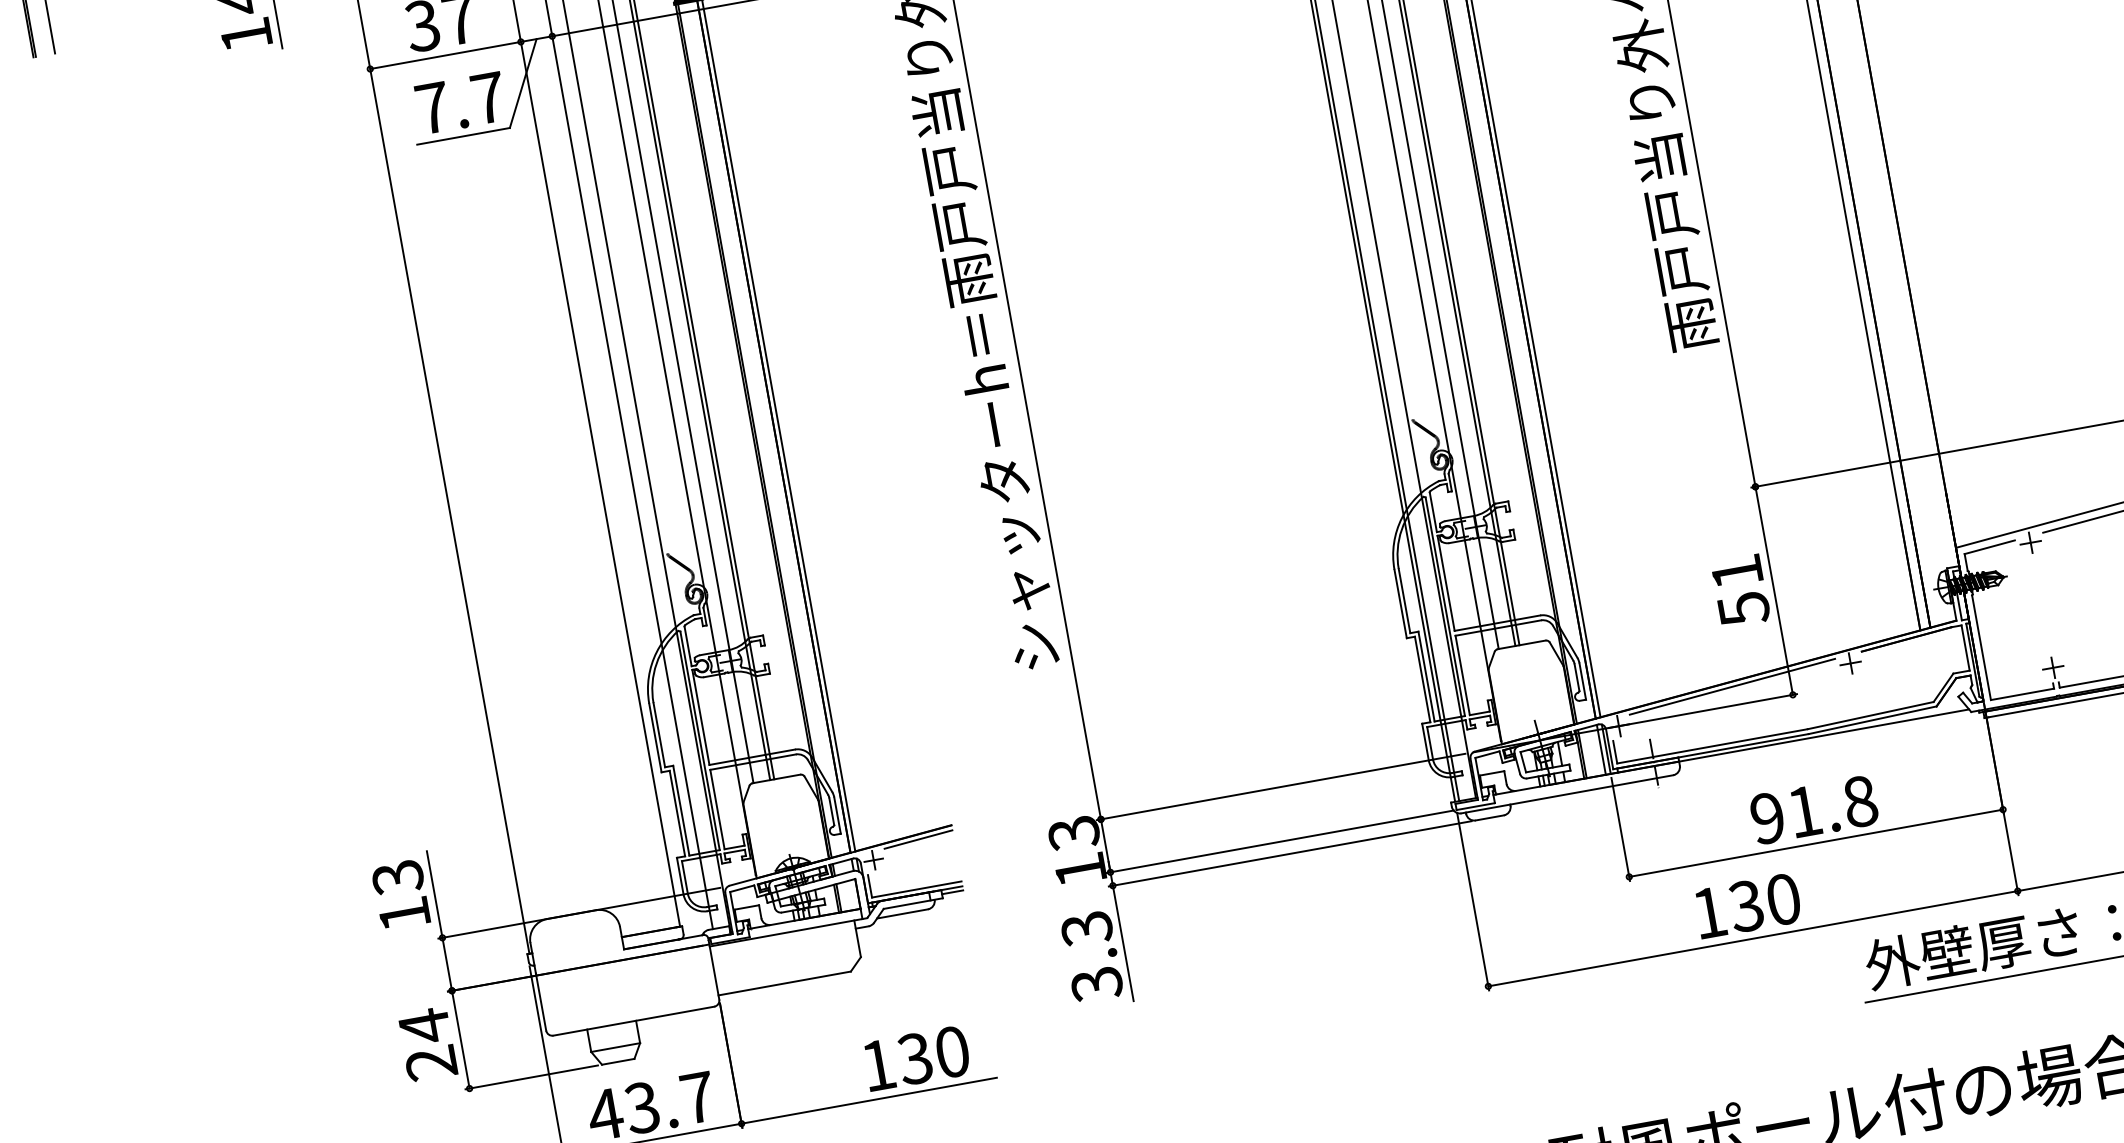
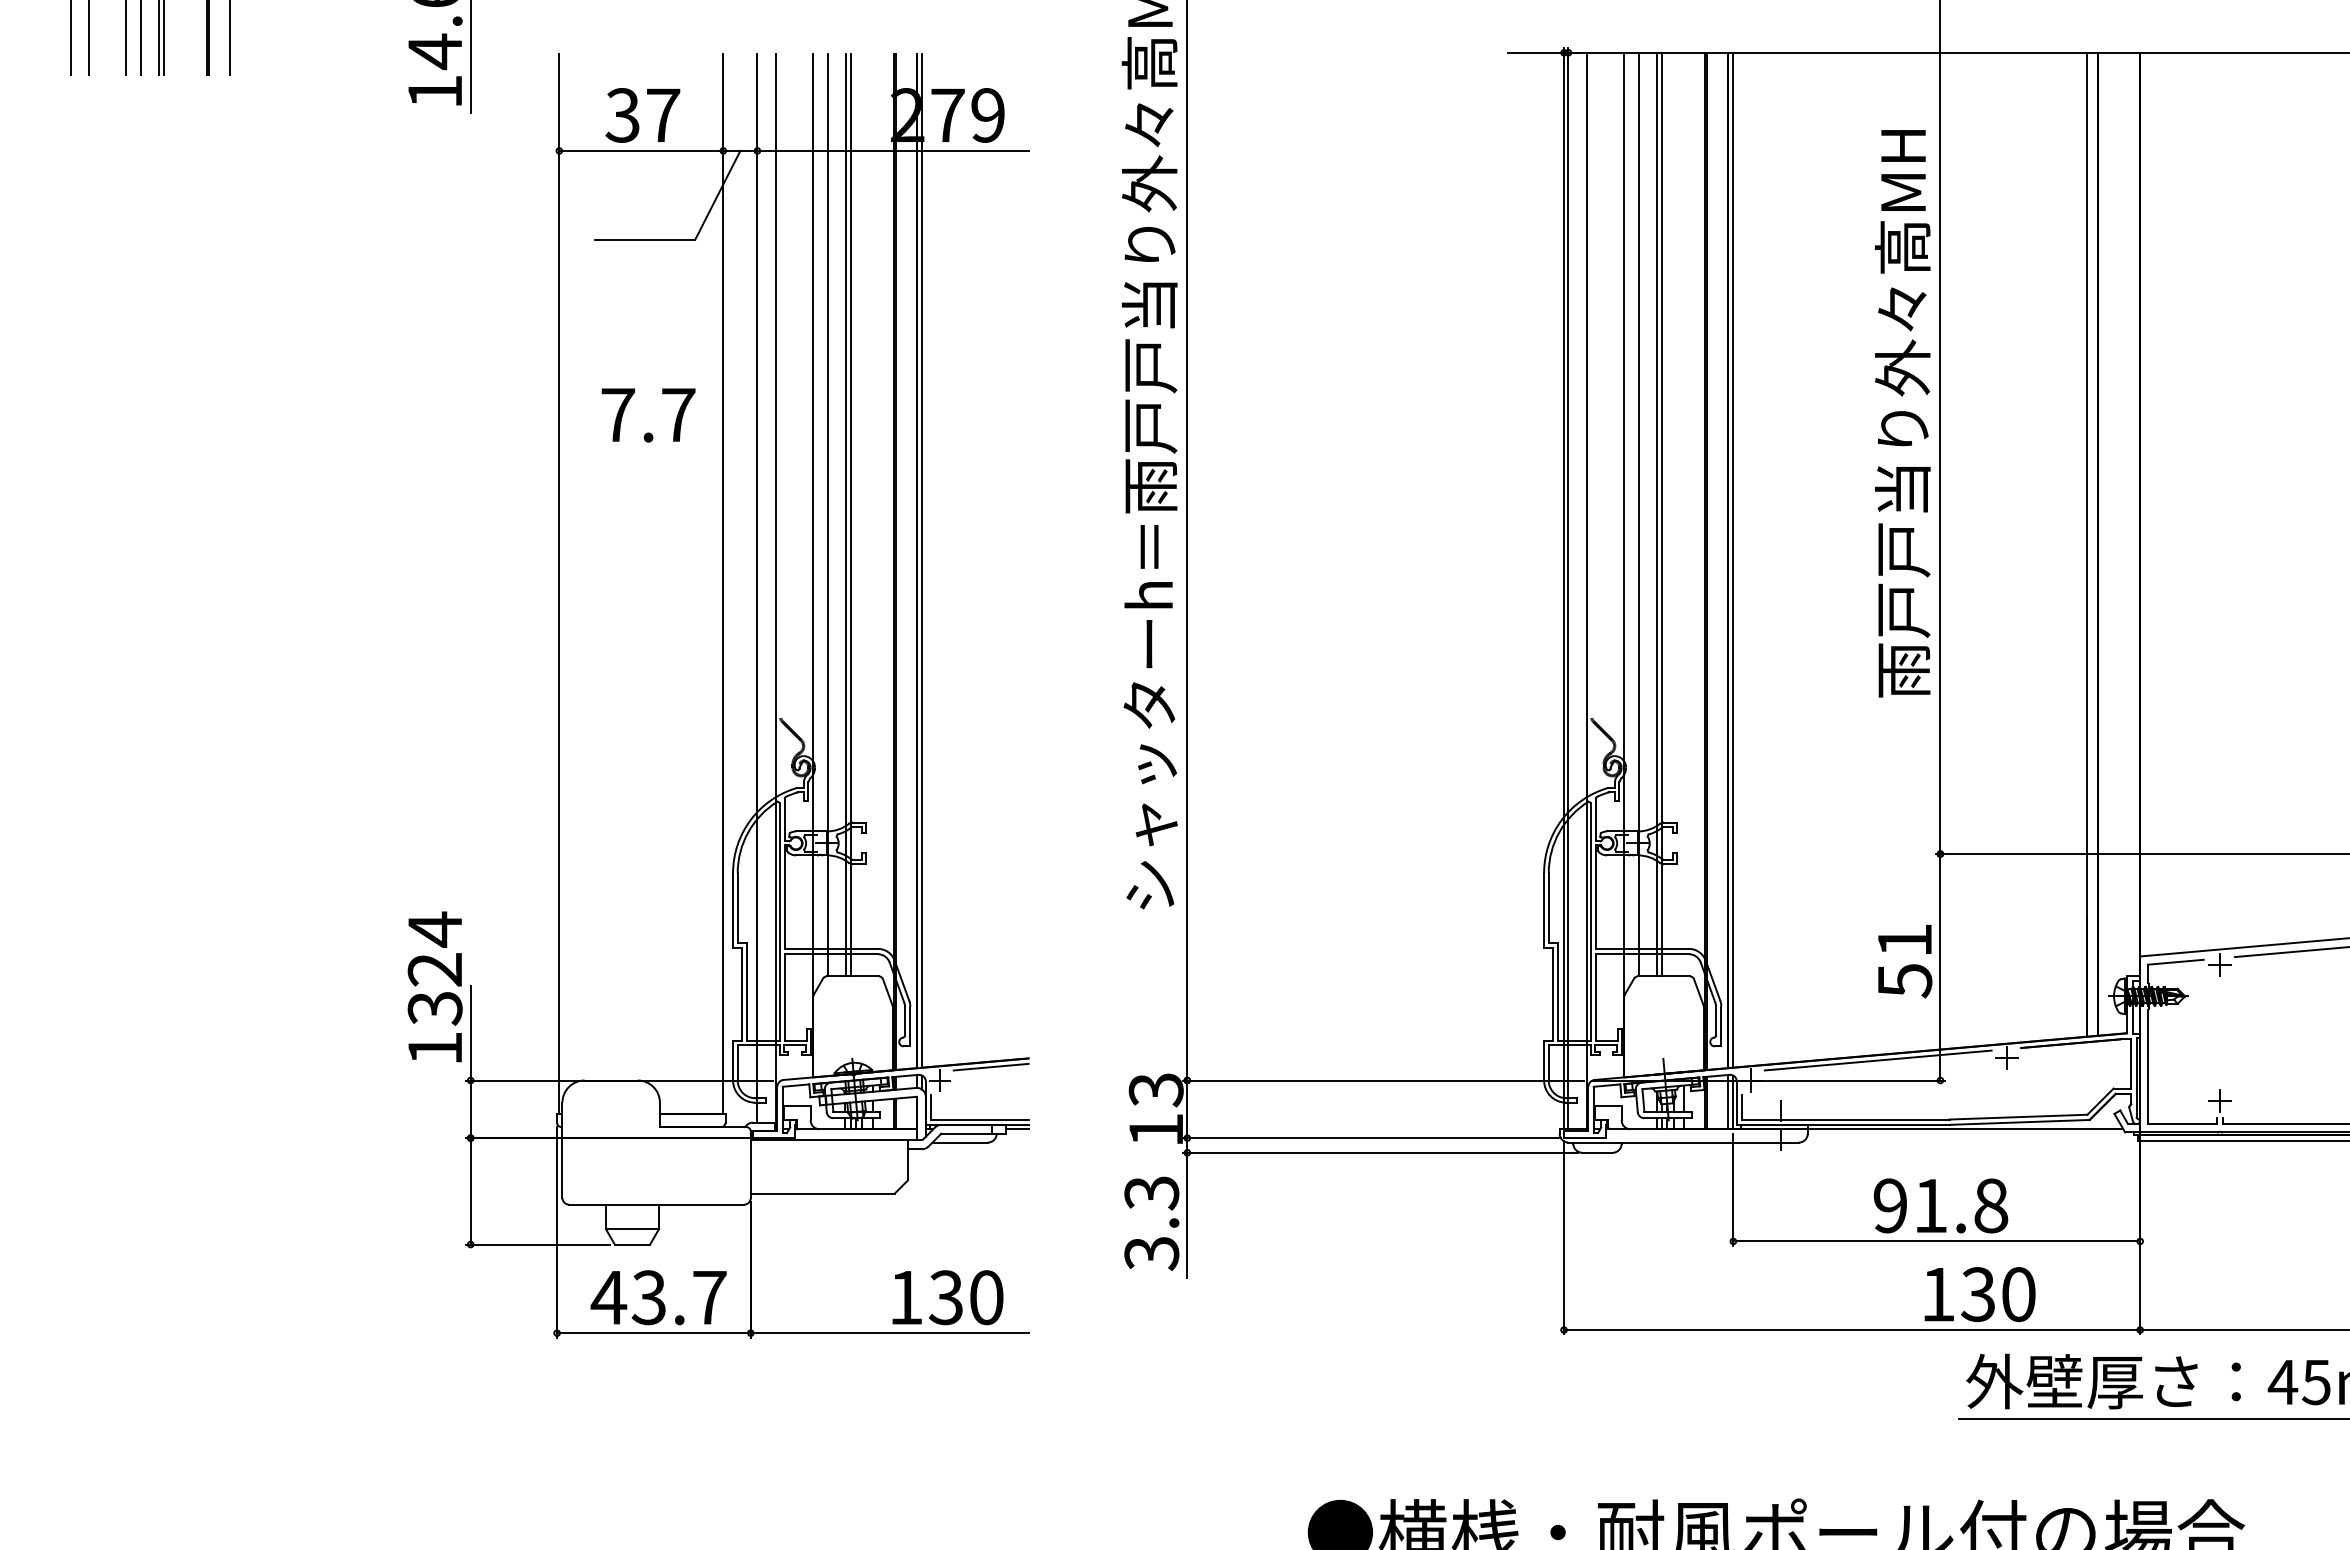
text: (461, 103) -> (648, 415), moved
text: (1747, 906) -> (1979, 1294), moved
text: (427, 1043) -> (434, 948), moved

